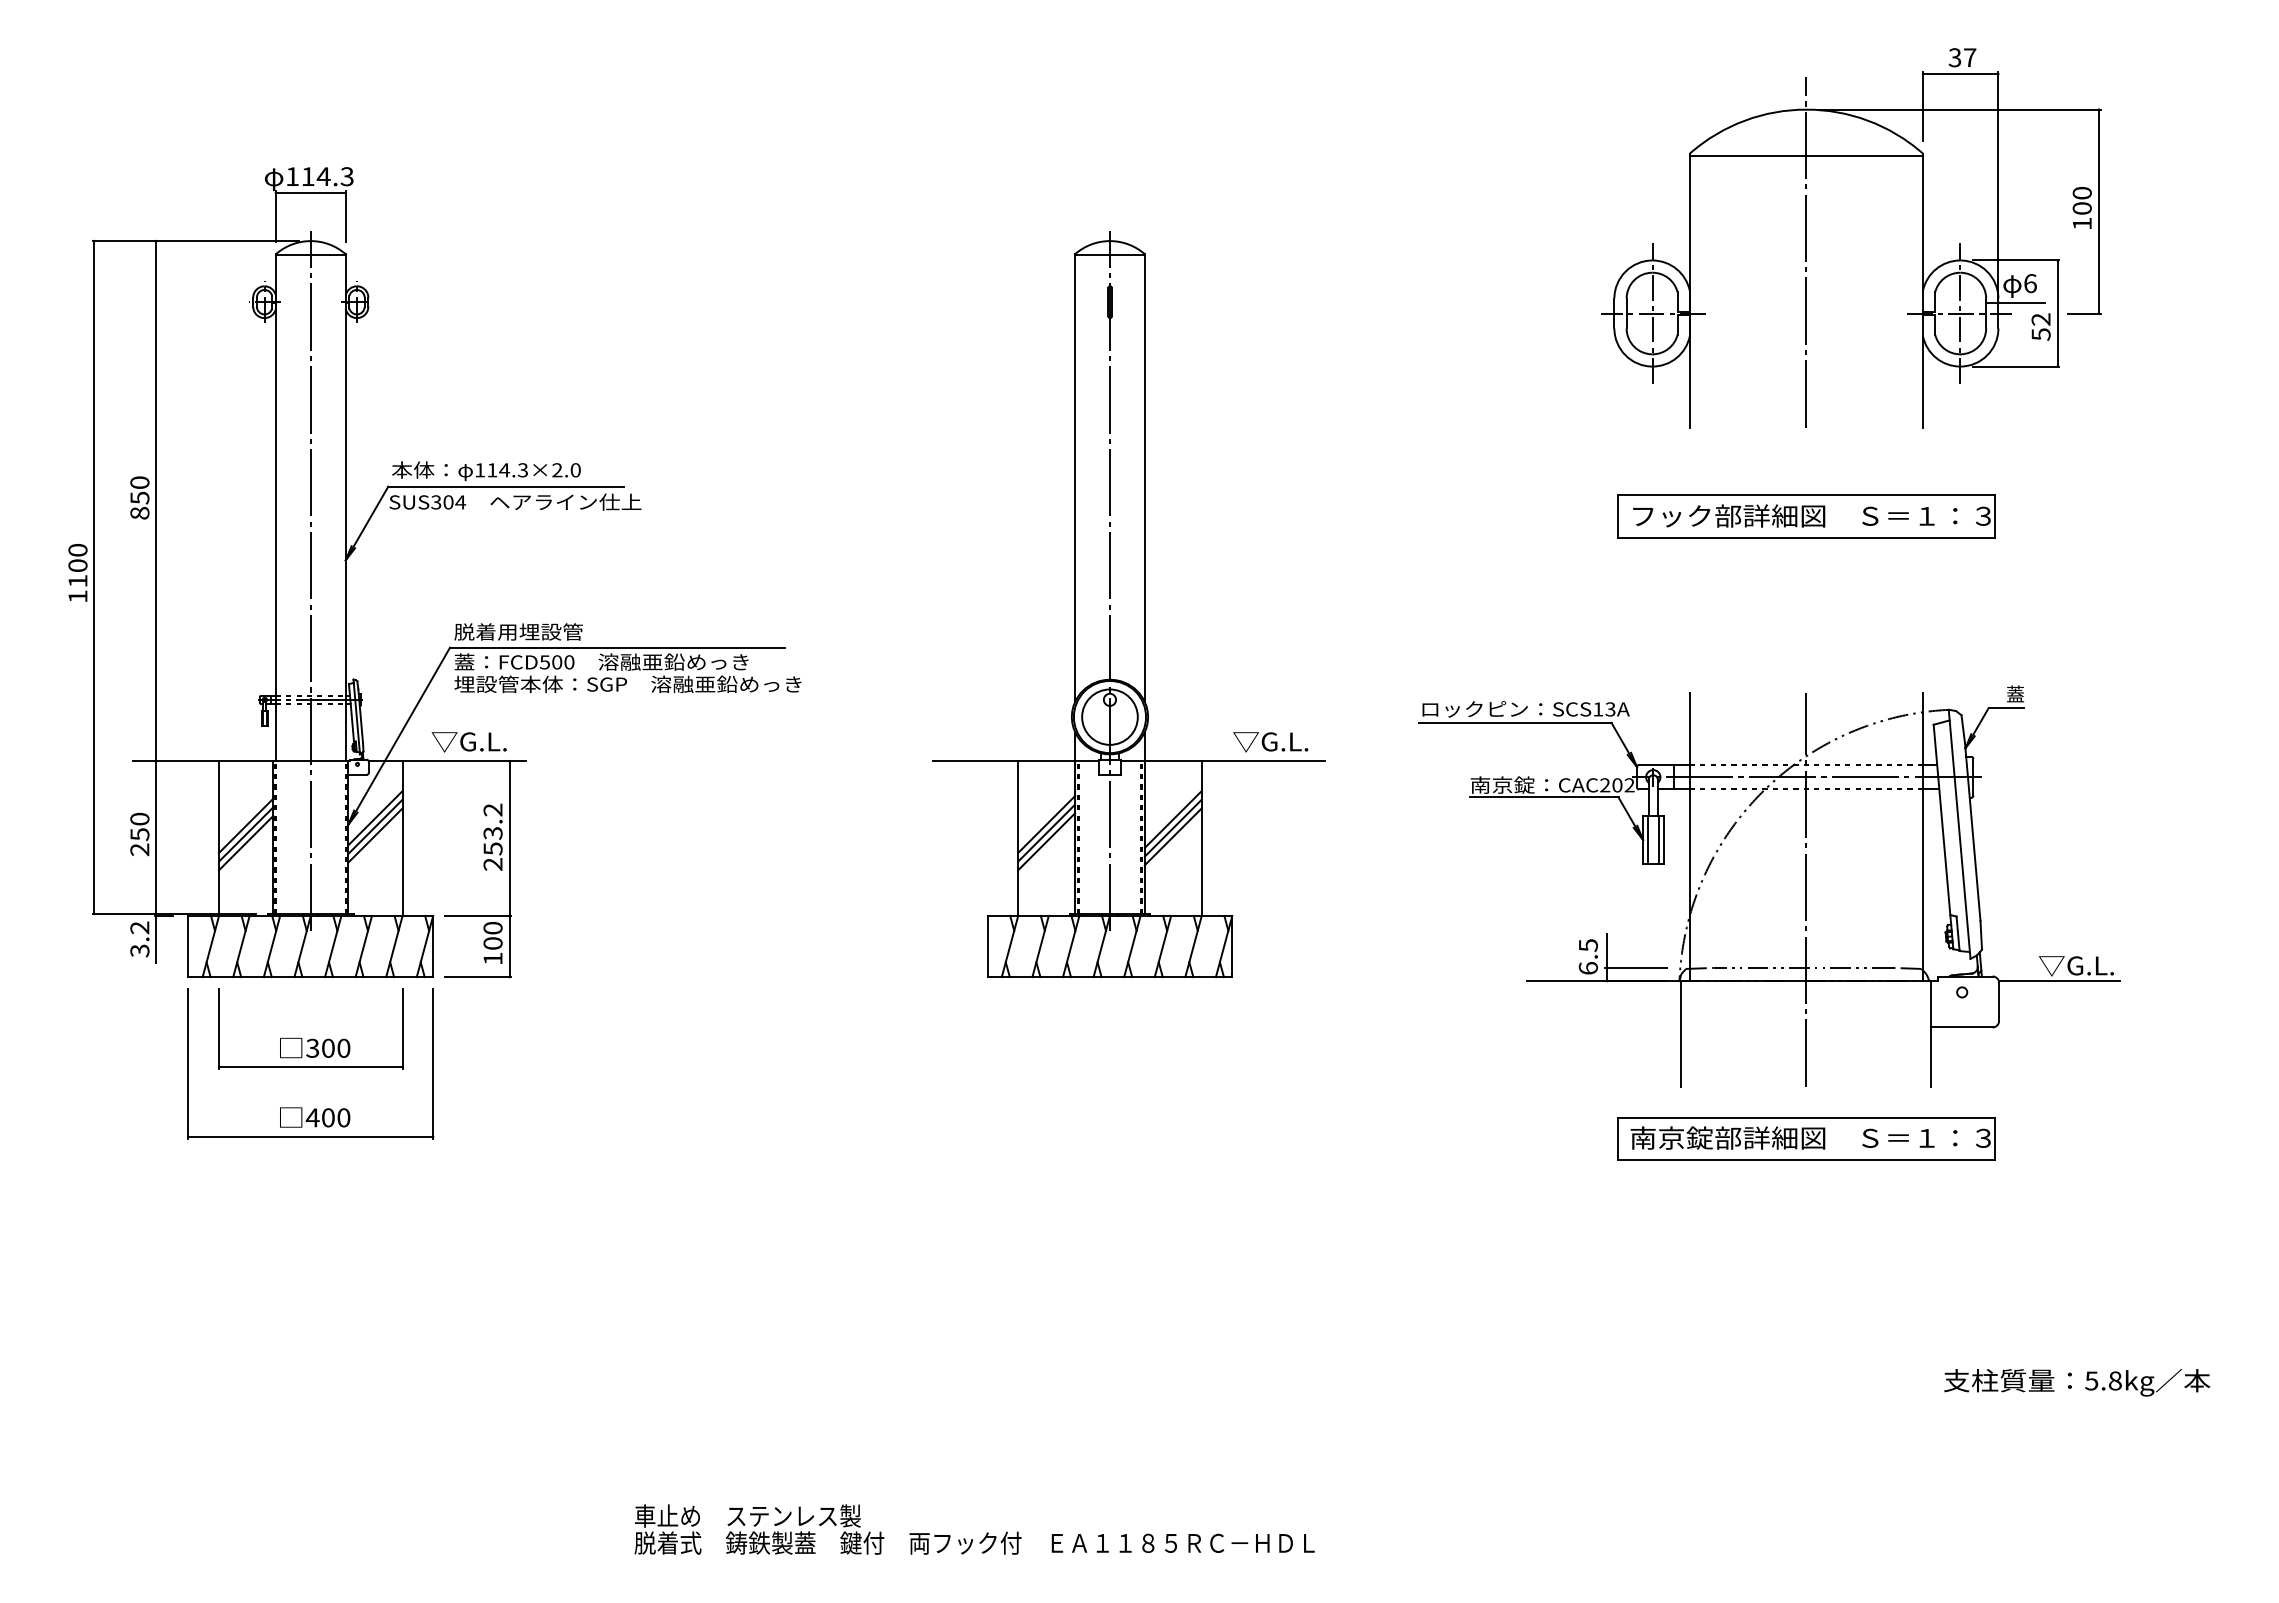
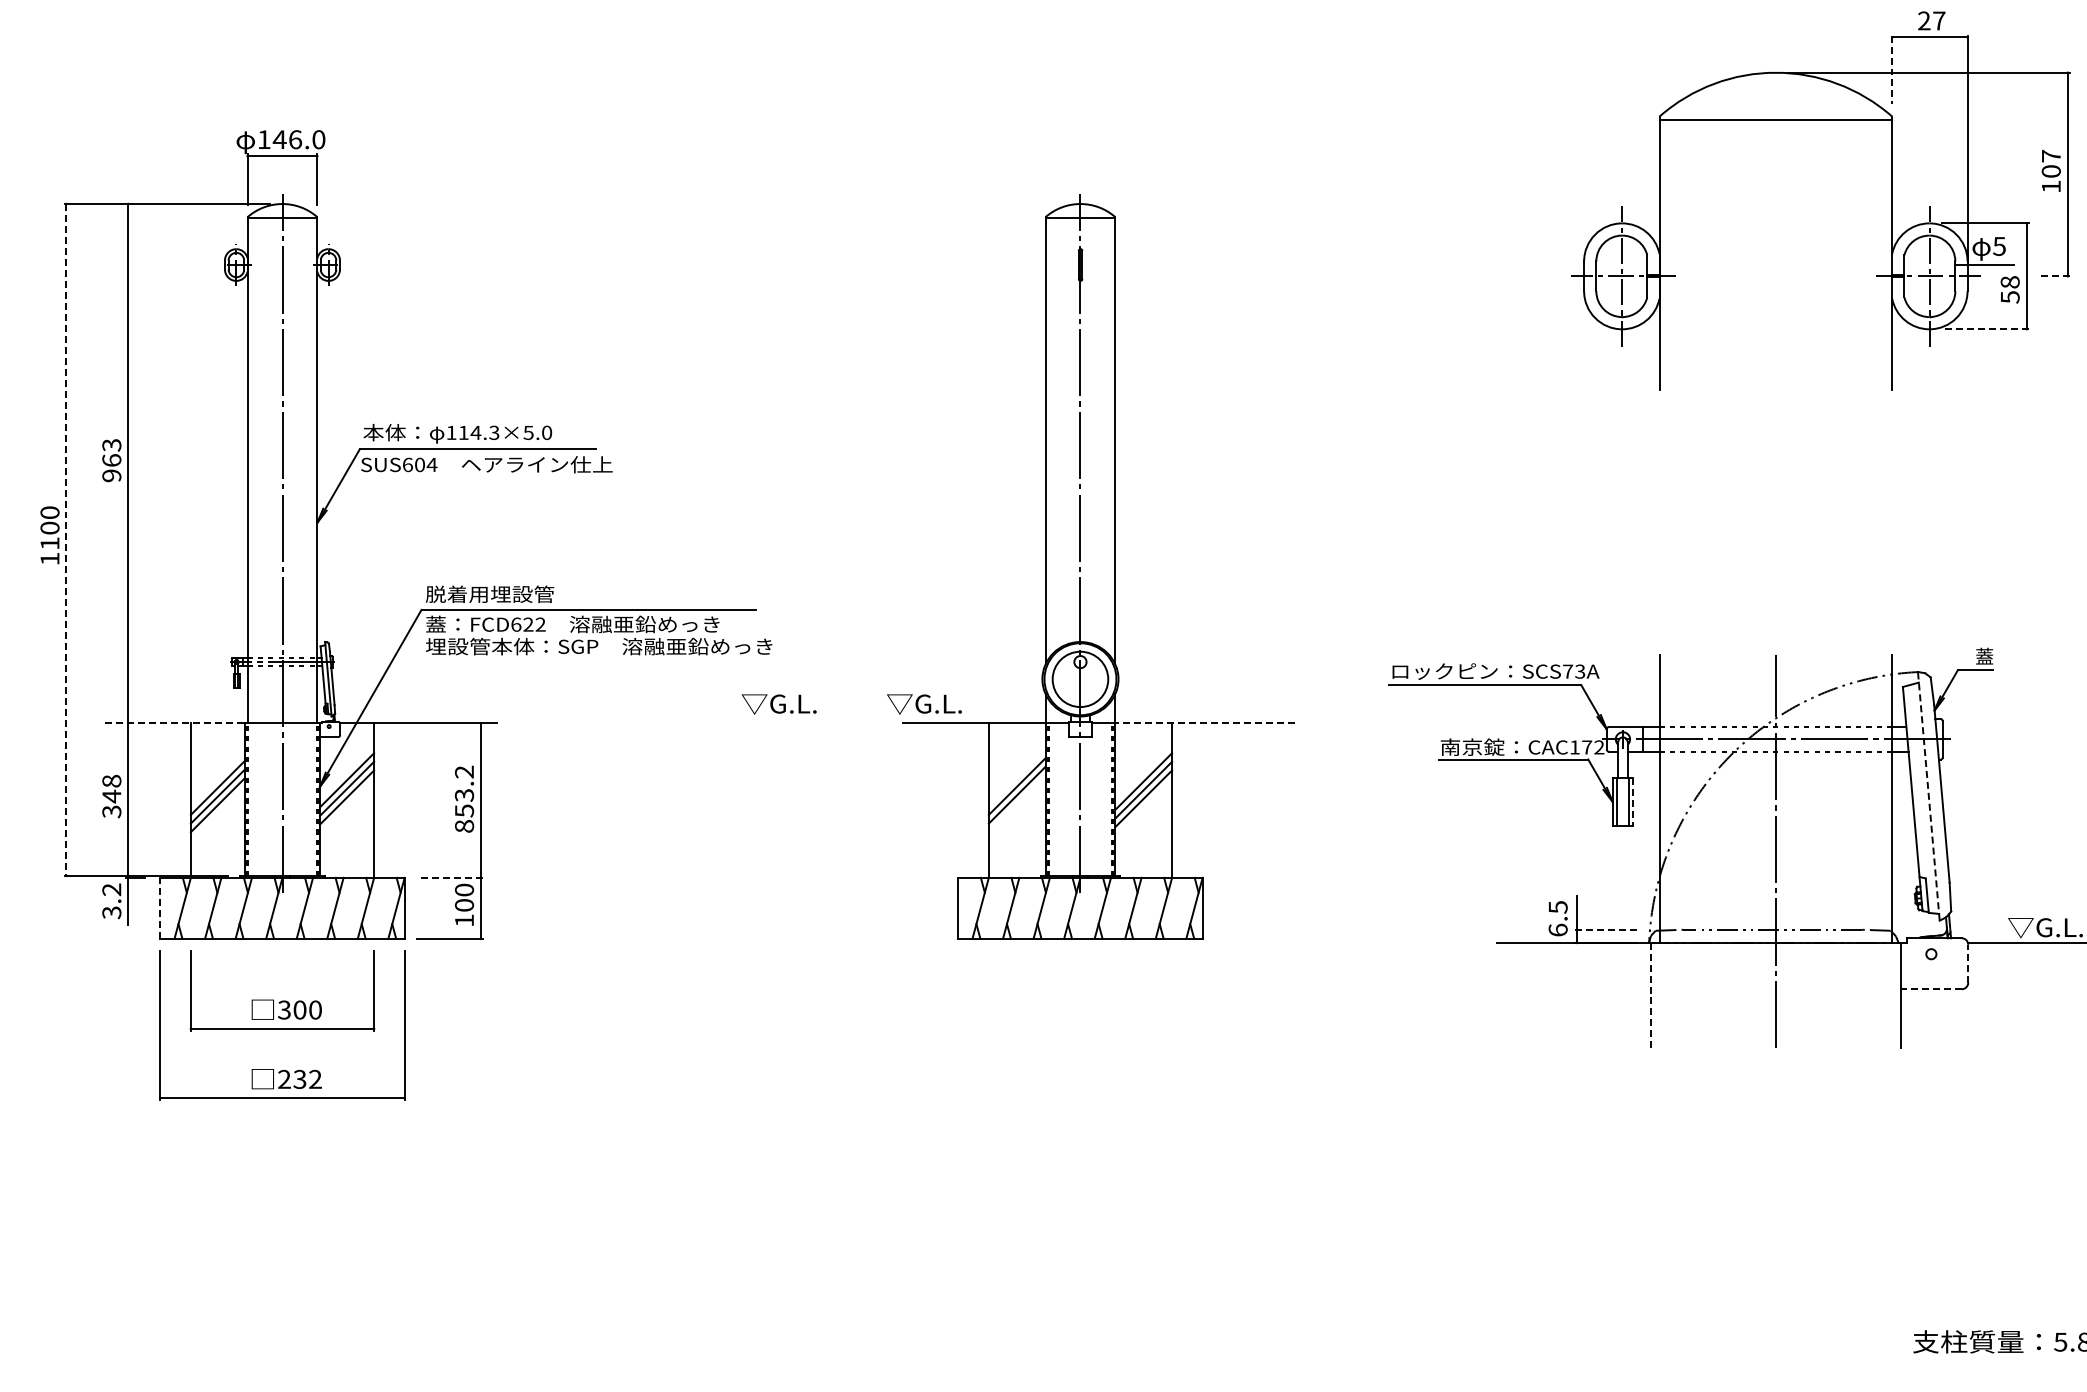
text: (1954, 57) -> (1923, 20), 37 -> 27
line: (1922, 107) -> (1891, 70), solid -> dashed
text: (327, 176) -> (299, 139), 114.3 -> 146.0
text: (2081, 192) -> (2050, 155), 100 -> 107
line: (1806, 252) -> (1775, 215), removed
text: (2029, 283) -> (1998, 246), 6 -> 5
line: (2083, 313) -> (2052, 276), solid -> dashed
text: (2040, 319) -> (2009, 282), 52 -> 58
line: (2015, 366) -> (1984, 329), solid -> dashed
text: (557, 470) -> (528, 433), 114.3×2.0 -> 114.3×5.0
text: (139, 497) -> (111, 460), 850 -> 963
text: (436, 502) -> (407, 465), SUS304 -> SUS604
part: (1806, 516) -> (1775, 479), removed
line: (94, 578) -> (66, 540), solid -> dashed
text: (556, 662) -> (527, 624), FCD500 -> FCD622
text: (1598, 709) -> (1568, 671), SCS13A -> SCS73A
text: (468, 742) -> (778, 704), moved
text: (1270, 742) -> (924, 704), moved
line: (203, 761) -> (175, 723), solid -> dashed
line: (1234, 761) -> (1204, 723), solid -> dashed
text: (1611, 785) -> (1581, 747), CAC202 -> CAC172
text: (139, 834) -> (111, 796), 250 -> 348
line: (1959, 834) -> (1928, 796), solid -> dashed
line: (1663, 839) -> (1633, 801), solid -> dashed
line: (1046, 841) -> (1017, 803), removed
text: (492, 864) -> (463, 826), 253.2 -> 853.2
line: (477, 915) -> (448, 877), solid -> dashed
line: (188, 946) -> (160, 908), solid -> dashed
line: (1636, 967) -> (1606, 929), solid -> dashed
line: (1999, 1001) -> (1968, 963), solid -> dashed
line: (1962, 1027) -> (1931, 989), solid -> dashed
line: (1681, 1033) -> (1651, 995), solid -> dashed
text: (327, 1117) -> (299, 1079), 400 -> 232
part: (1806, 1138) -> (1775, 1100), removed

